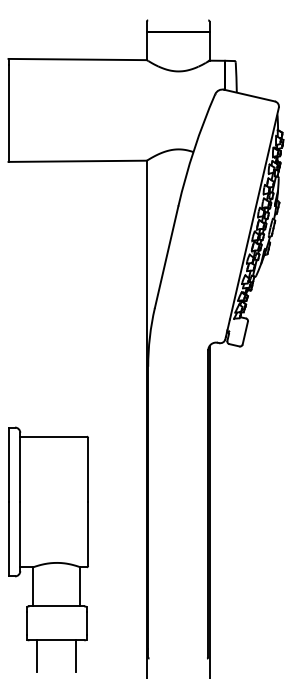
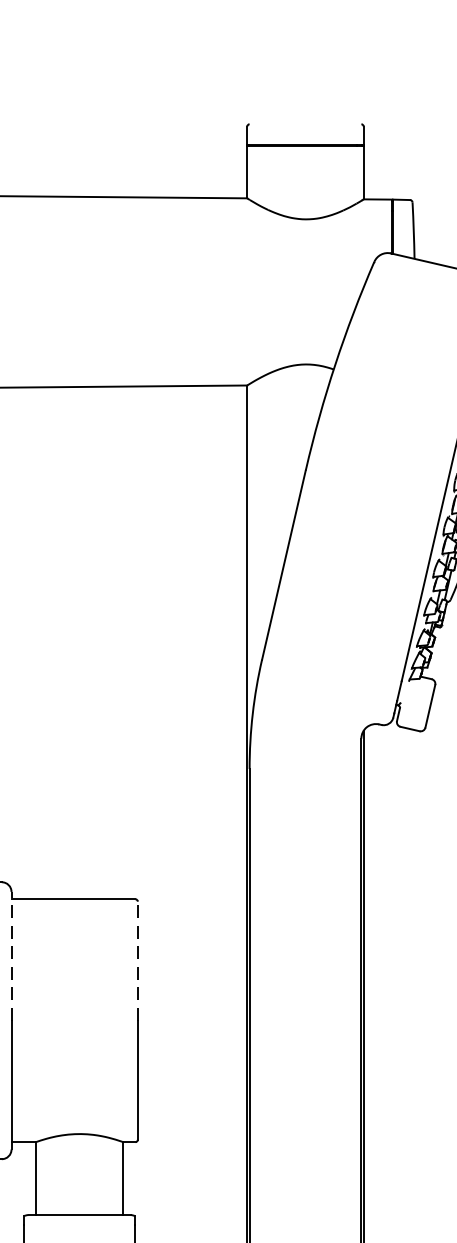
line: (20, 467) -> (11, 956), solid -> dashed
line: (88, 470) -> (138, 962), solid -> dashed

